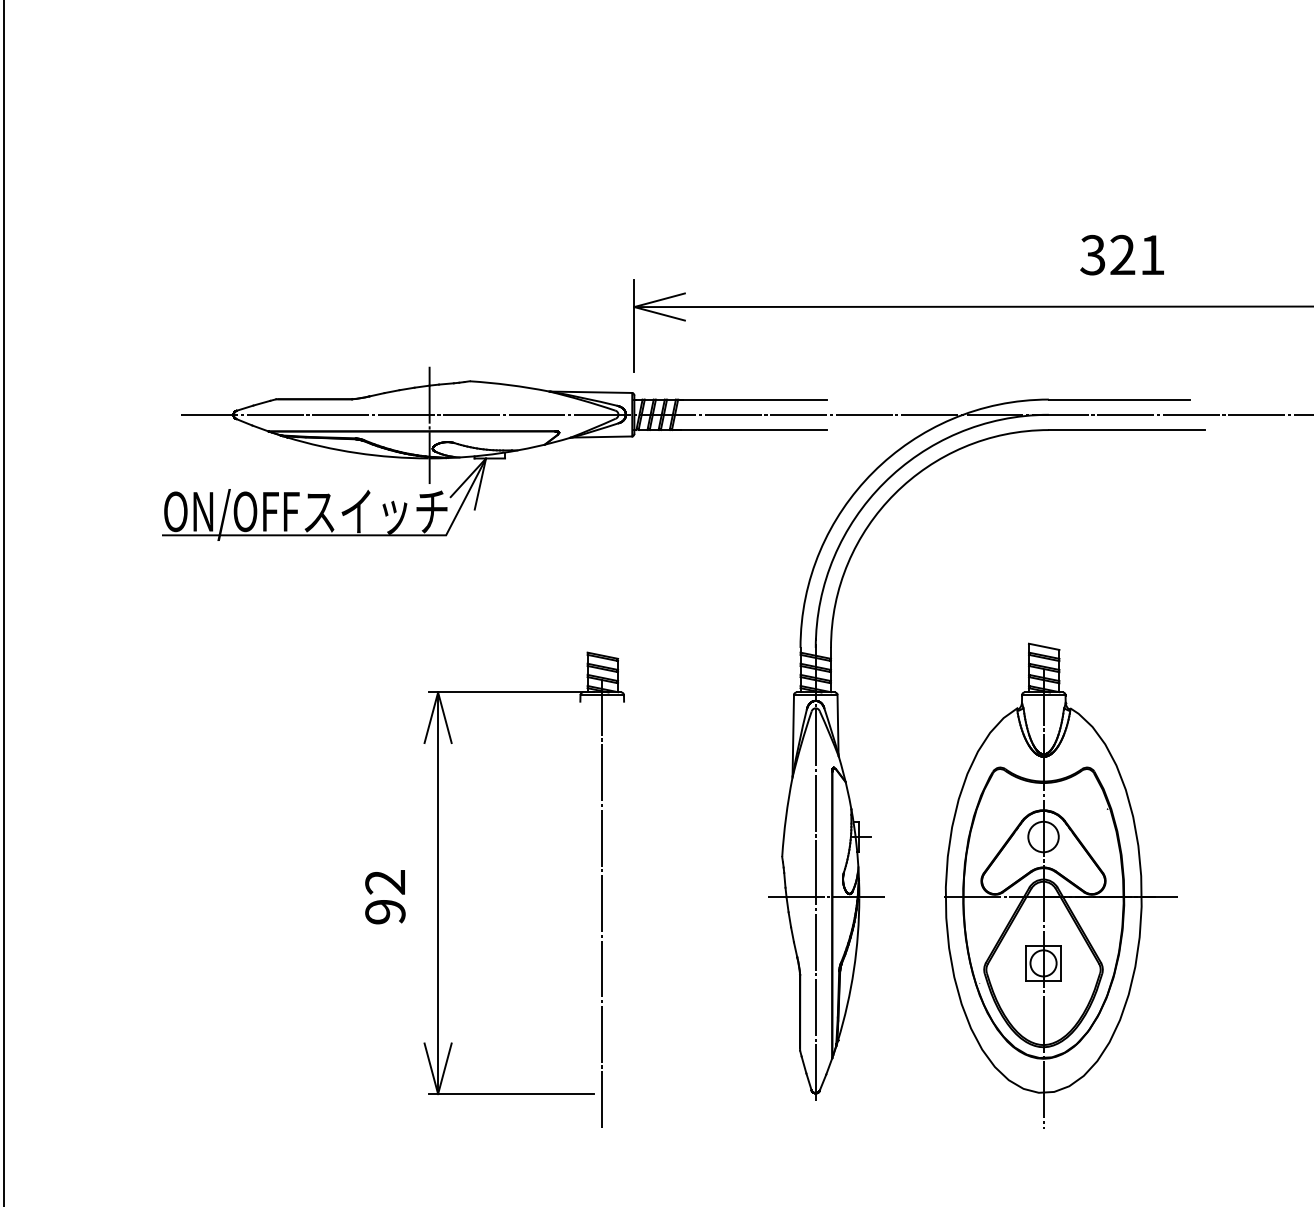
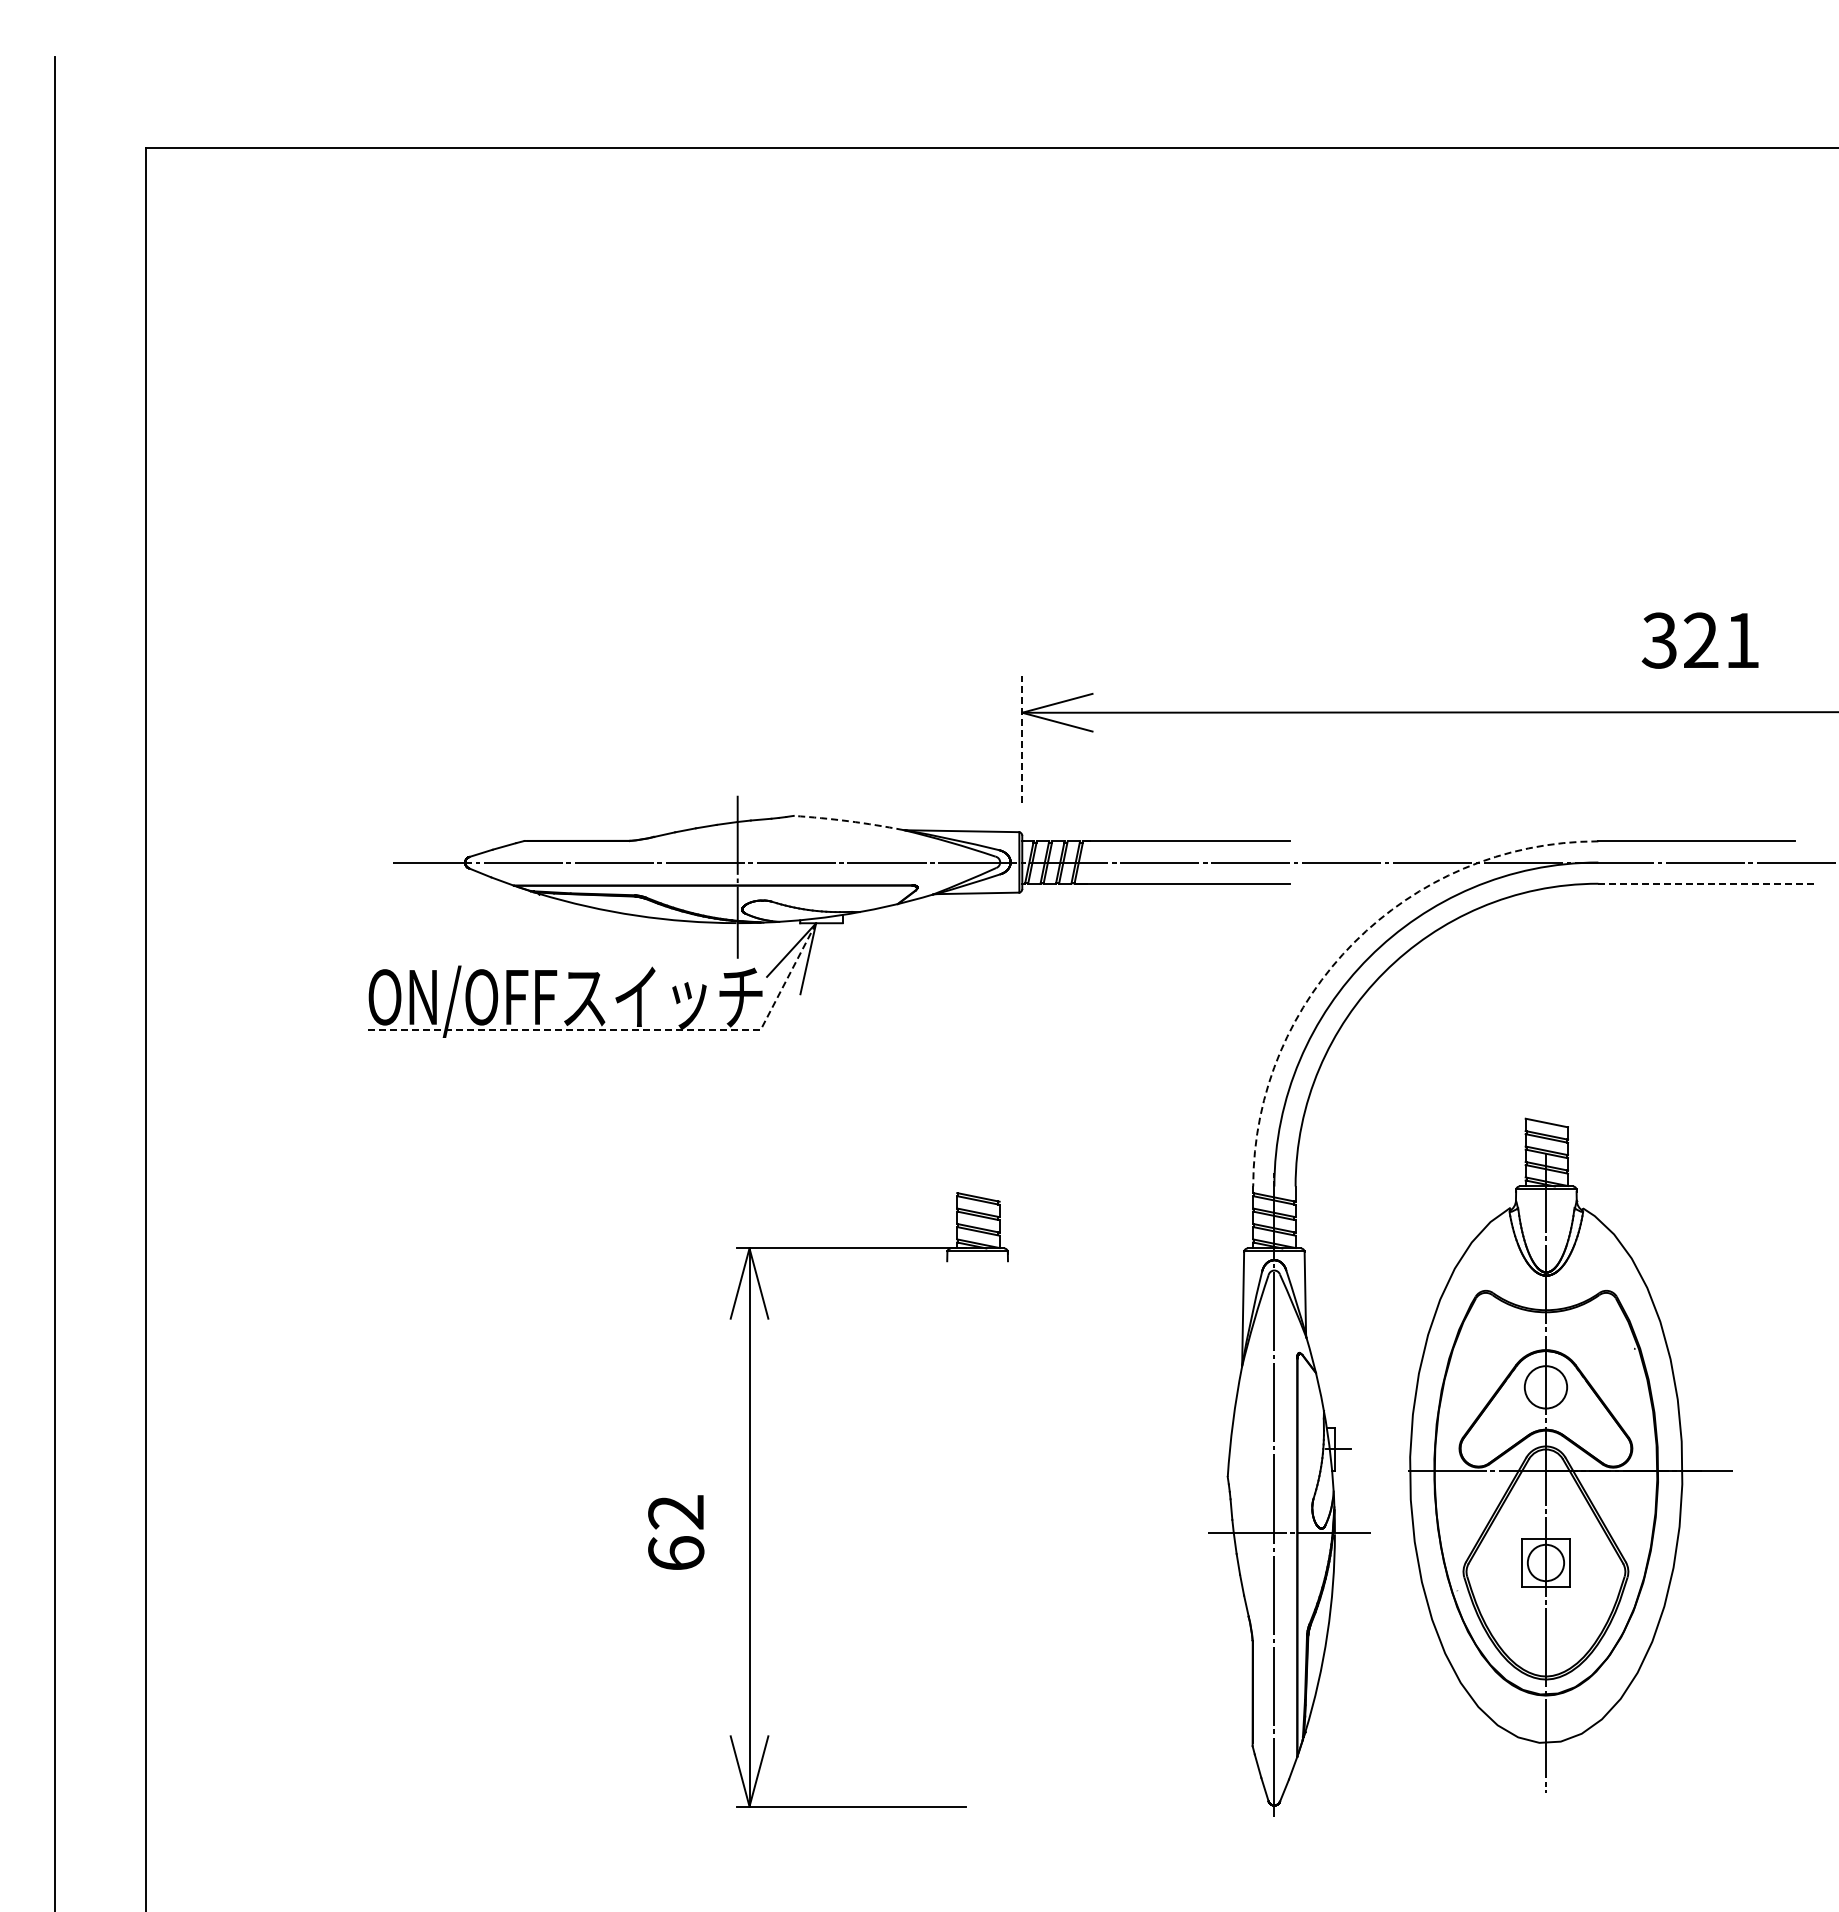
line: (634, 326) -> (1022, 739), solid -> dashed
arc: (509, 385) -> (848, 821), solid -> dashed
line: (1127, 429) -> (1707, 883), solid -> dashed
arc: (873, 472) -> (1354, 942), solid -> dashed
line: (347, 535) -> (623, 1030), solid -> dashed
part: (1061, 885) -> (1570, 1454), moved
line: (602, 901) -> (977, 1539), removed
text: (385, 911) -> (676, 1553), 92 -> 62

